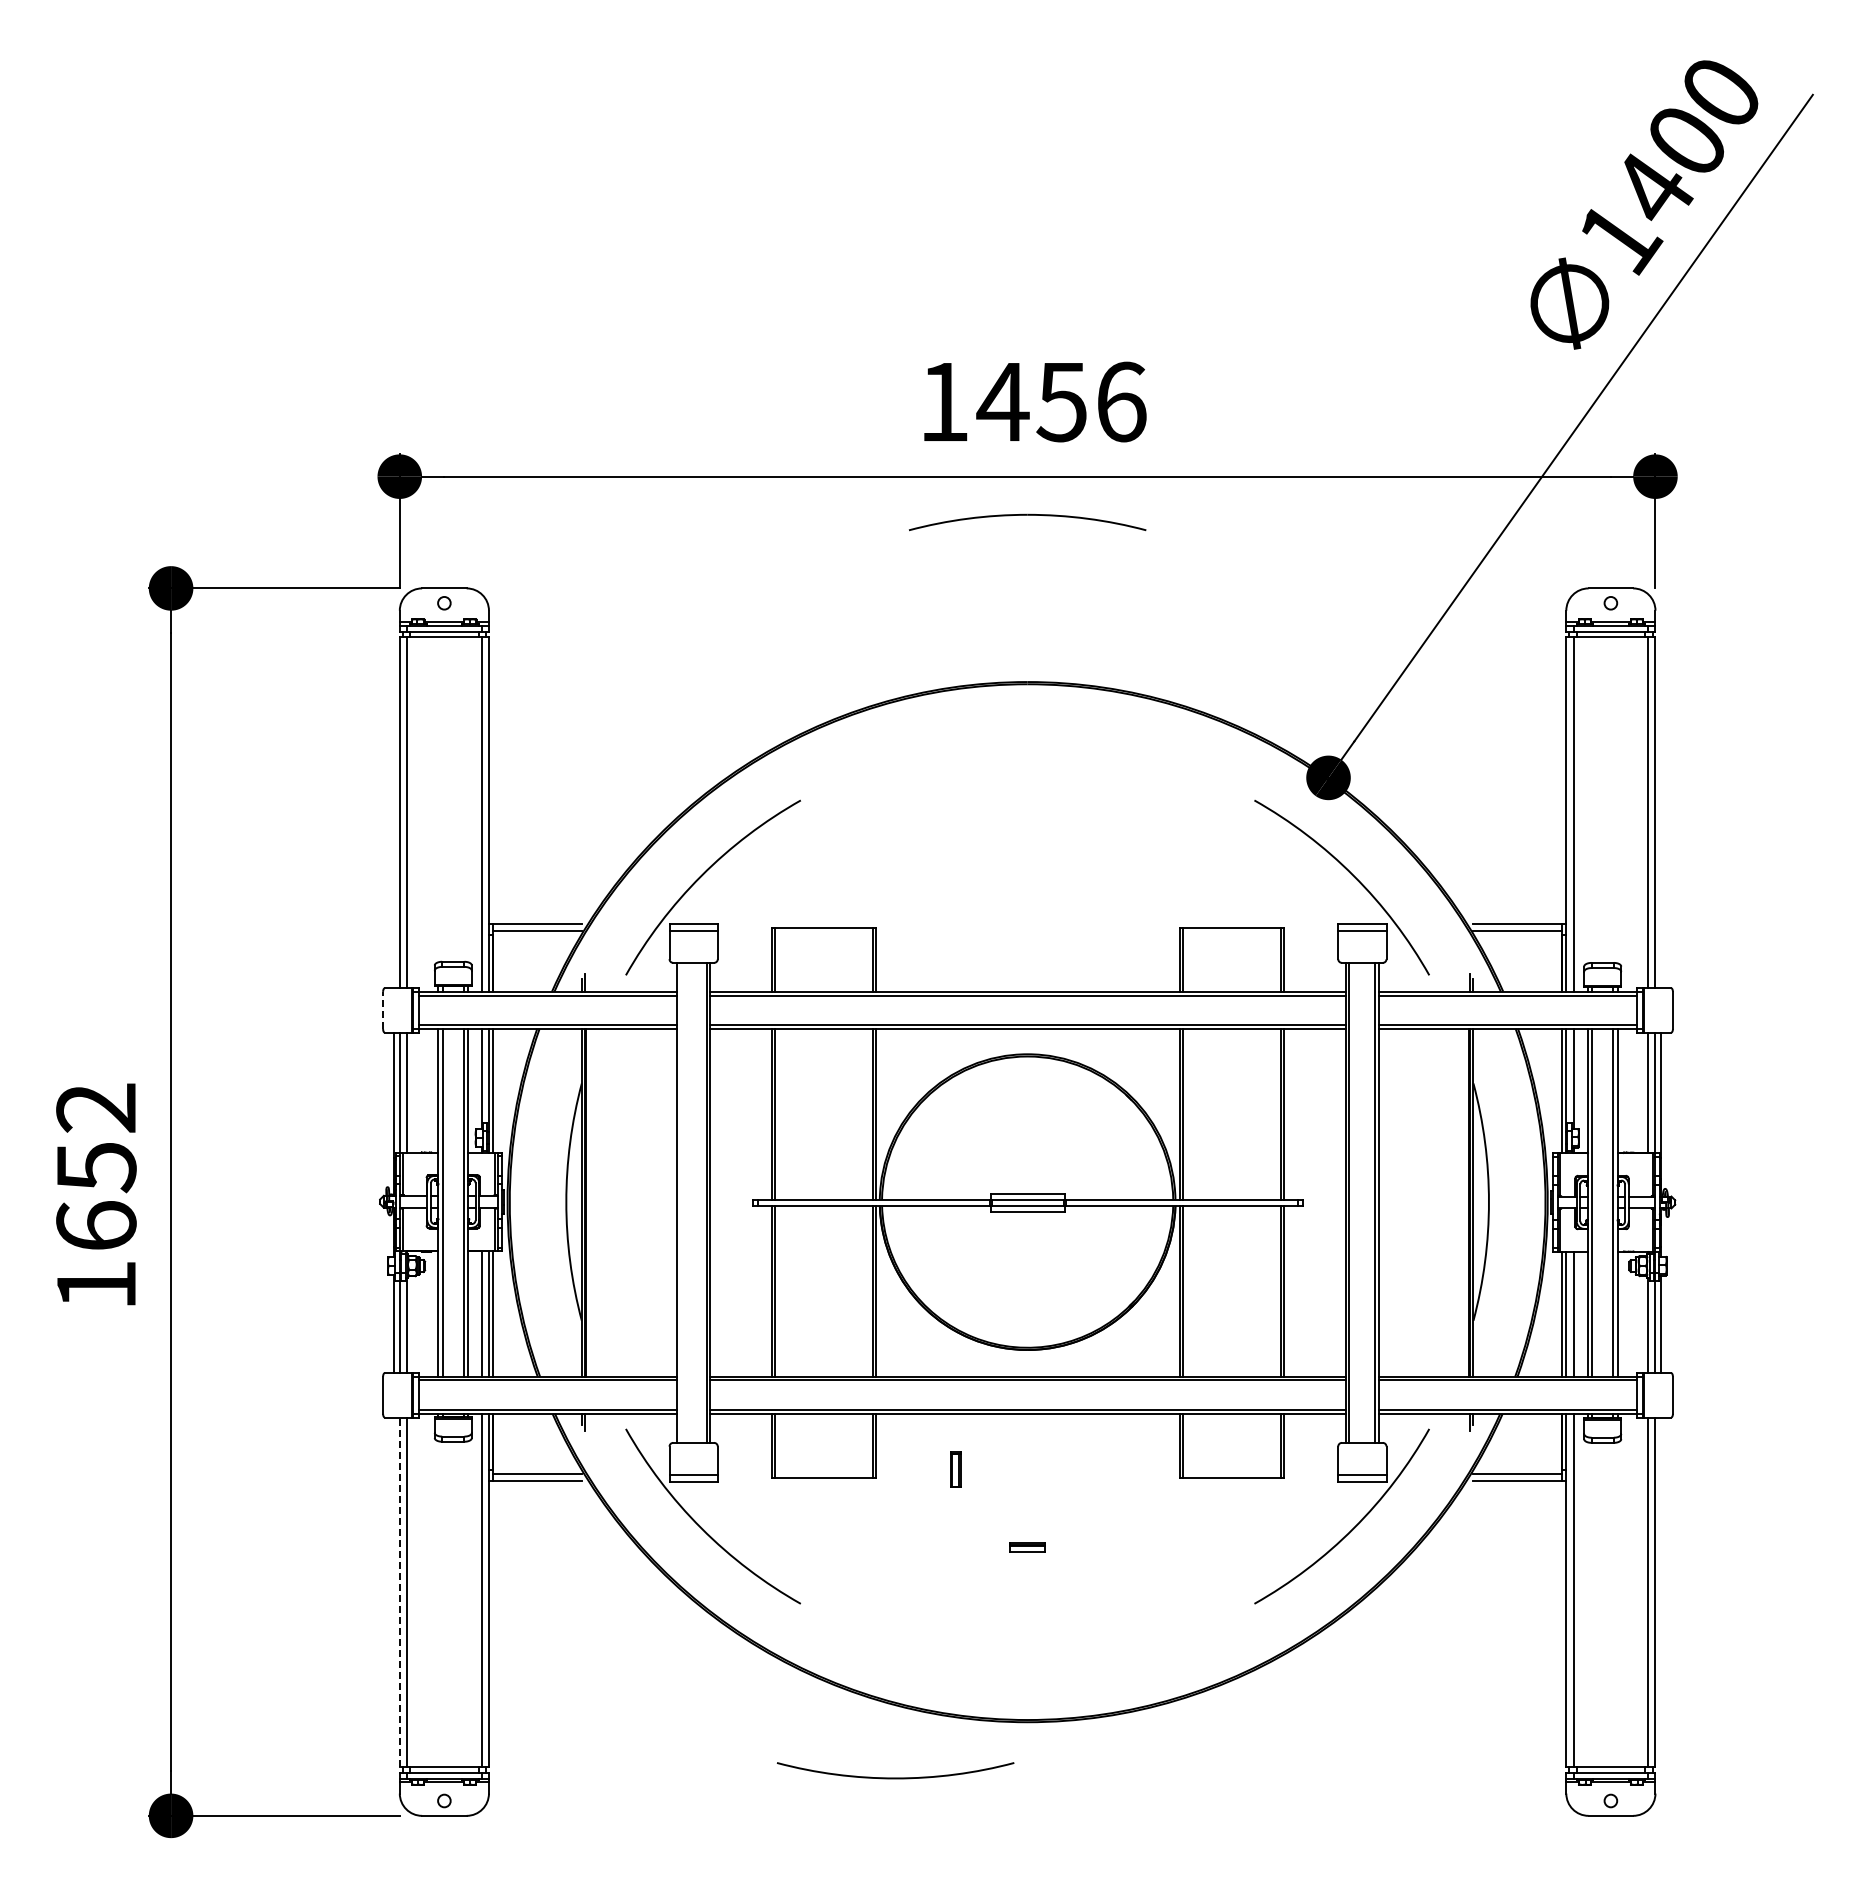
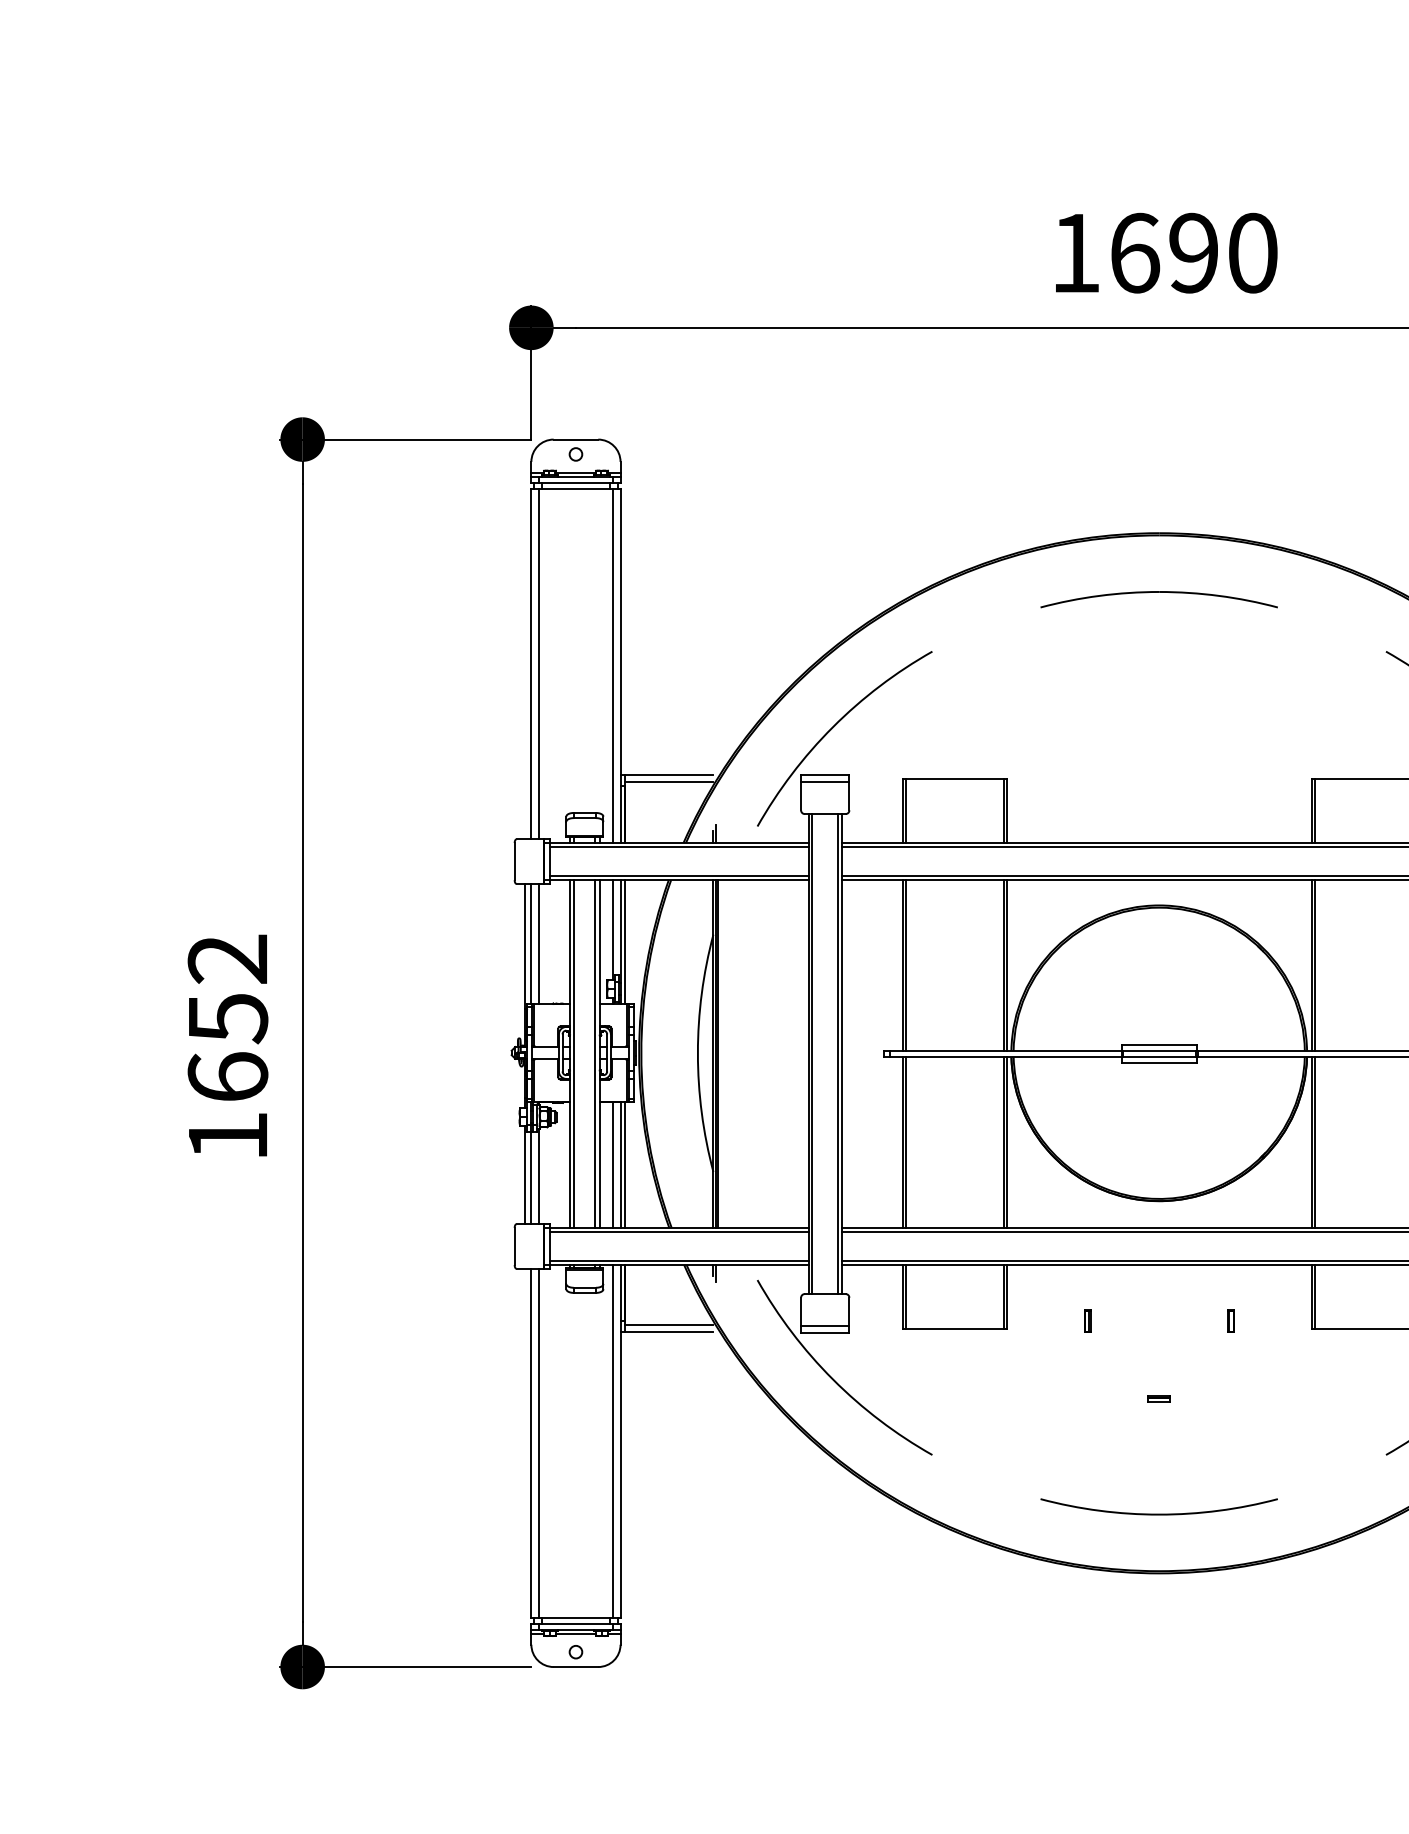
text: (1061, 401) -> (1193, 252), 1456 -> 1690
part: (1027, 515) -> (1159, 592), moved
line: (383, 1010) -> (515, 861), dashed -> solid
line: (680, 1202) -> (812, 1053), added
part: (955, 1469) -> (1087, 1320), size x0.62
part: (1098, 1469) -> (1230, 1320), added
part: (1027, 1547) -> (1159, 1398), size x0.62
line: (399, 1592) -> (531, 1443), dashed -> solid
arc: (895, 1777) -> (1159, 1513), moved

